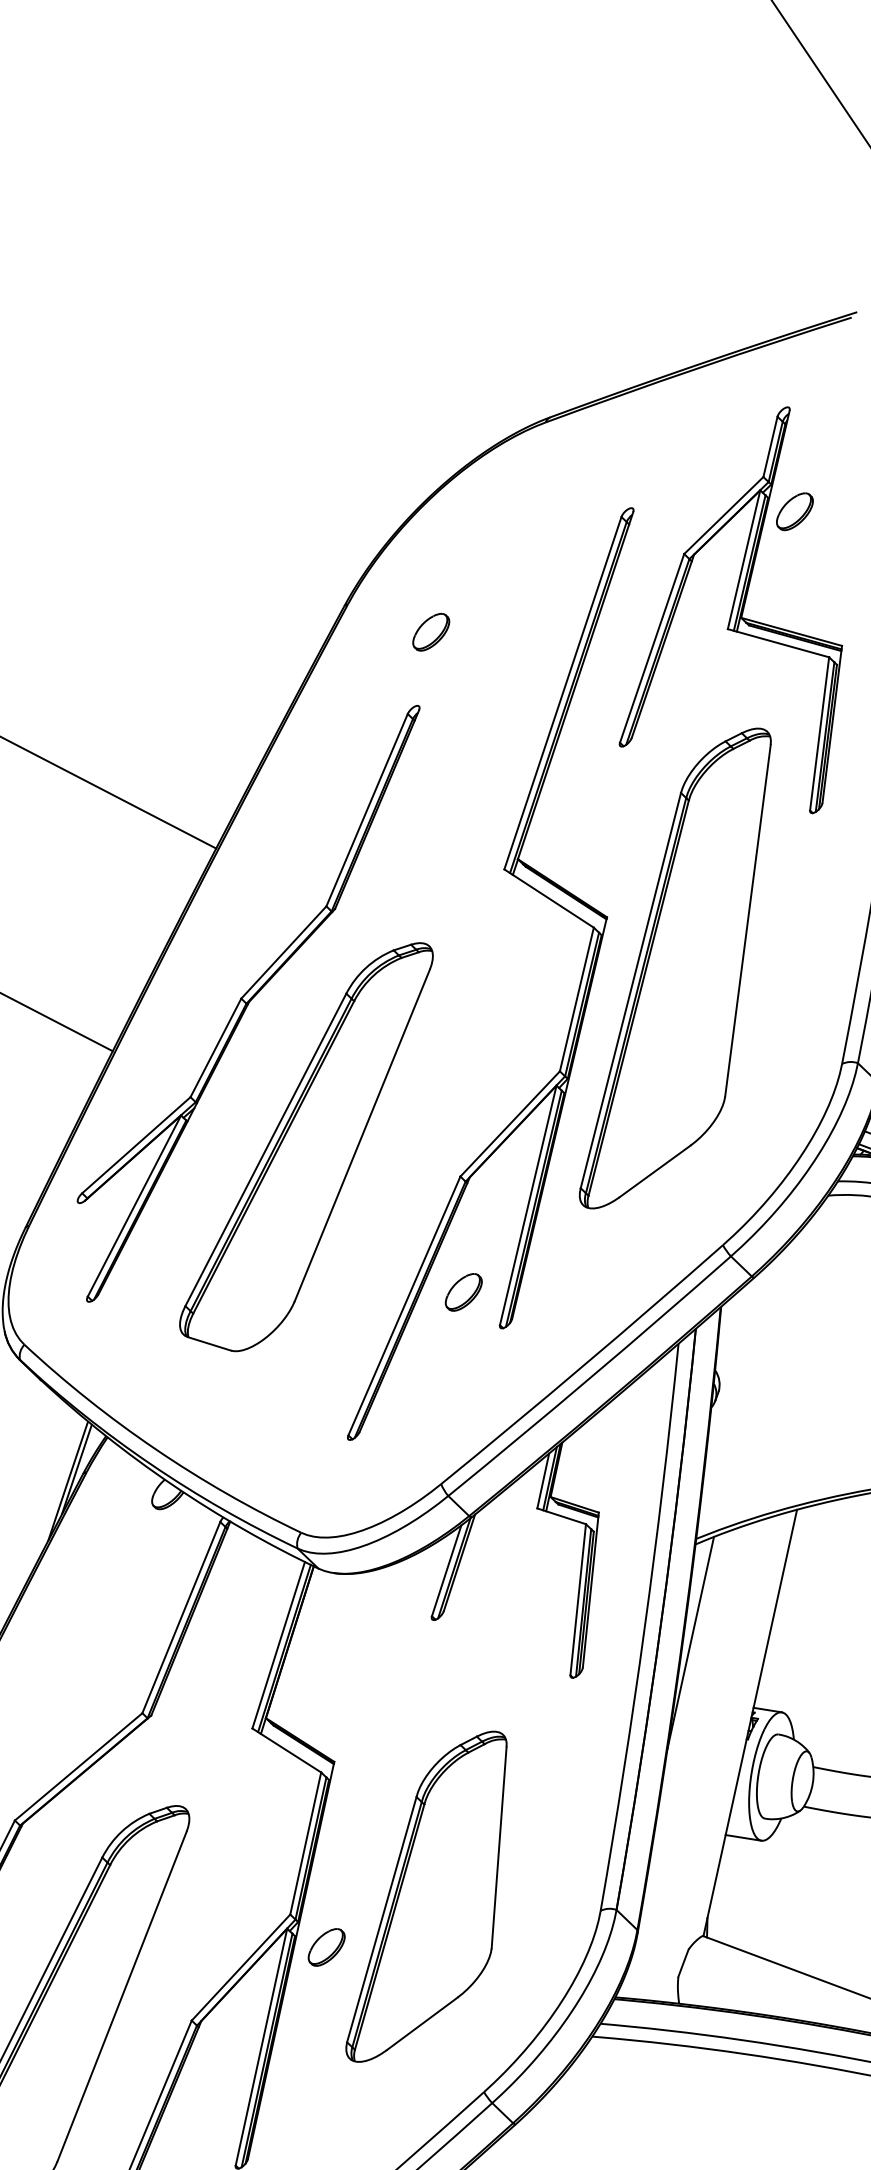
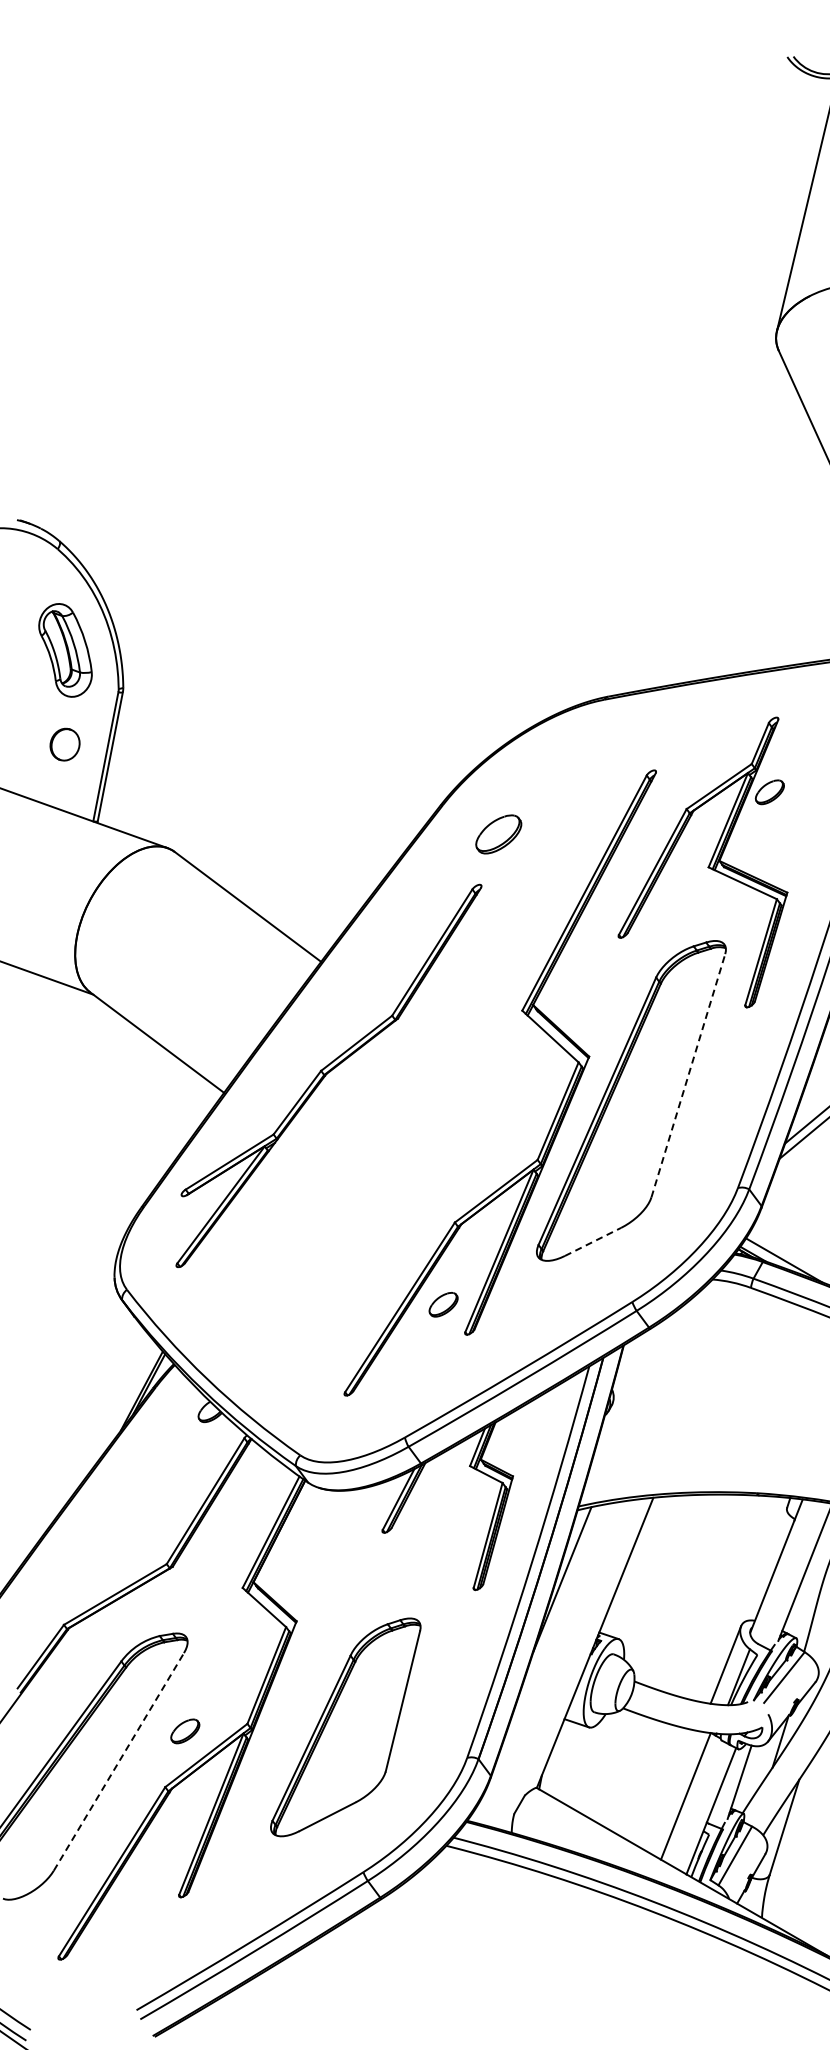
part: (430, 632) -> (498, 834), size x1.6
line: (748, 920) -> (688, 1075), solid -> dashed
part: (308, 1149) -> (350, 1185), removed
line: (655, 1170) -> (593, 1241), solid -> dashed
part: (326, 1947) -> (185, 1731), moved
line: (121, 1996) -> (118, 1761), solid -> dashed

